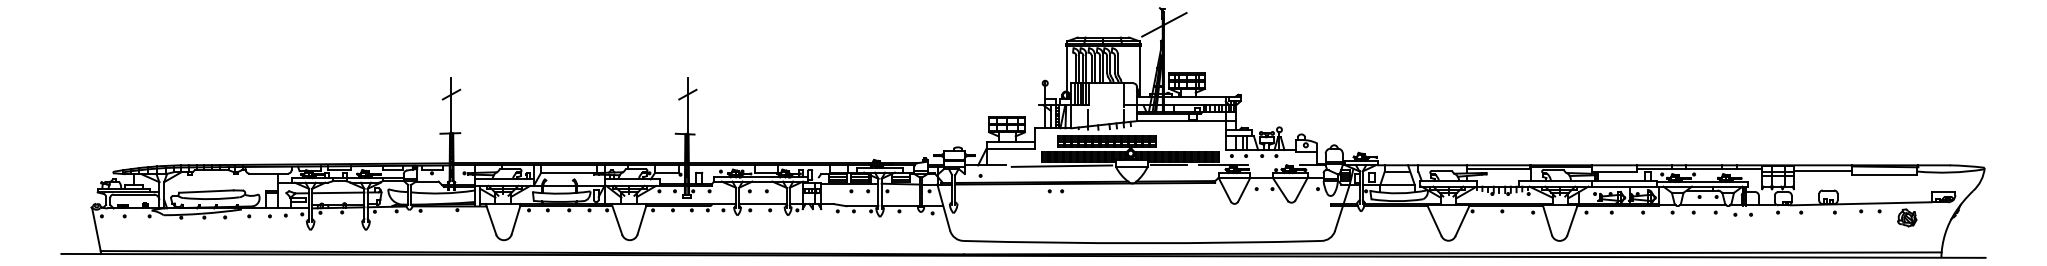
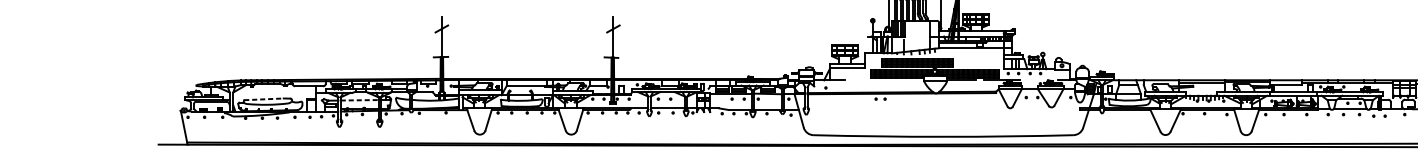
line: (1061, 165) -> (884, 80), removed
line: (206, 191) -> (263, 99), solid -> dashed
line: (338, 192) -> (359, 100), solid -> dashed

